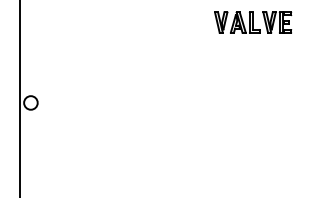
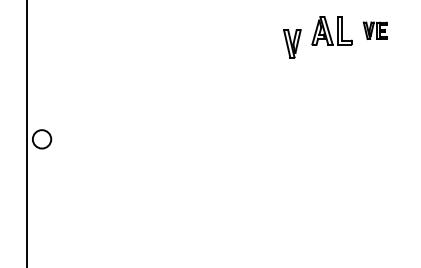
part: (221, 22) -> (292, 43), moved
part: (276, 22) -> (374, 30), size x0.6

